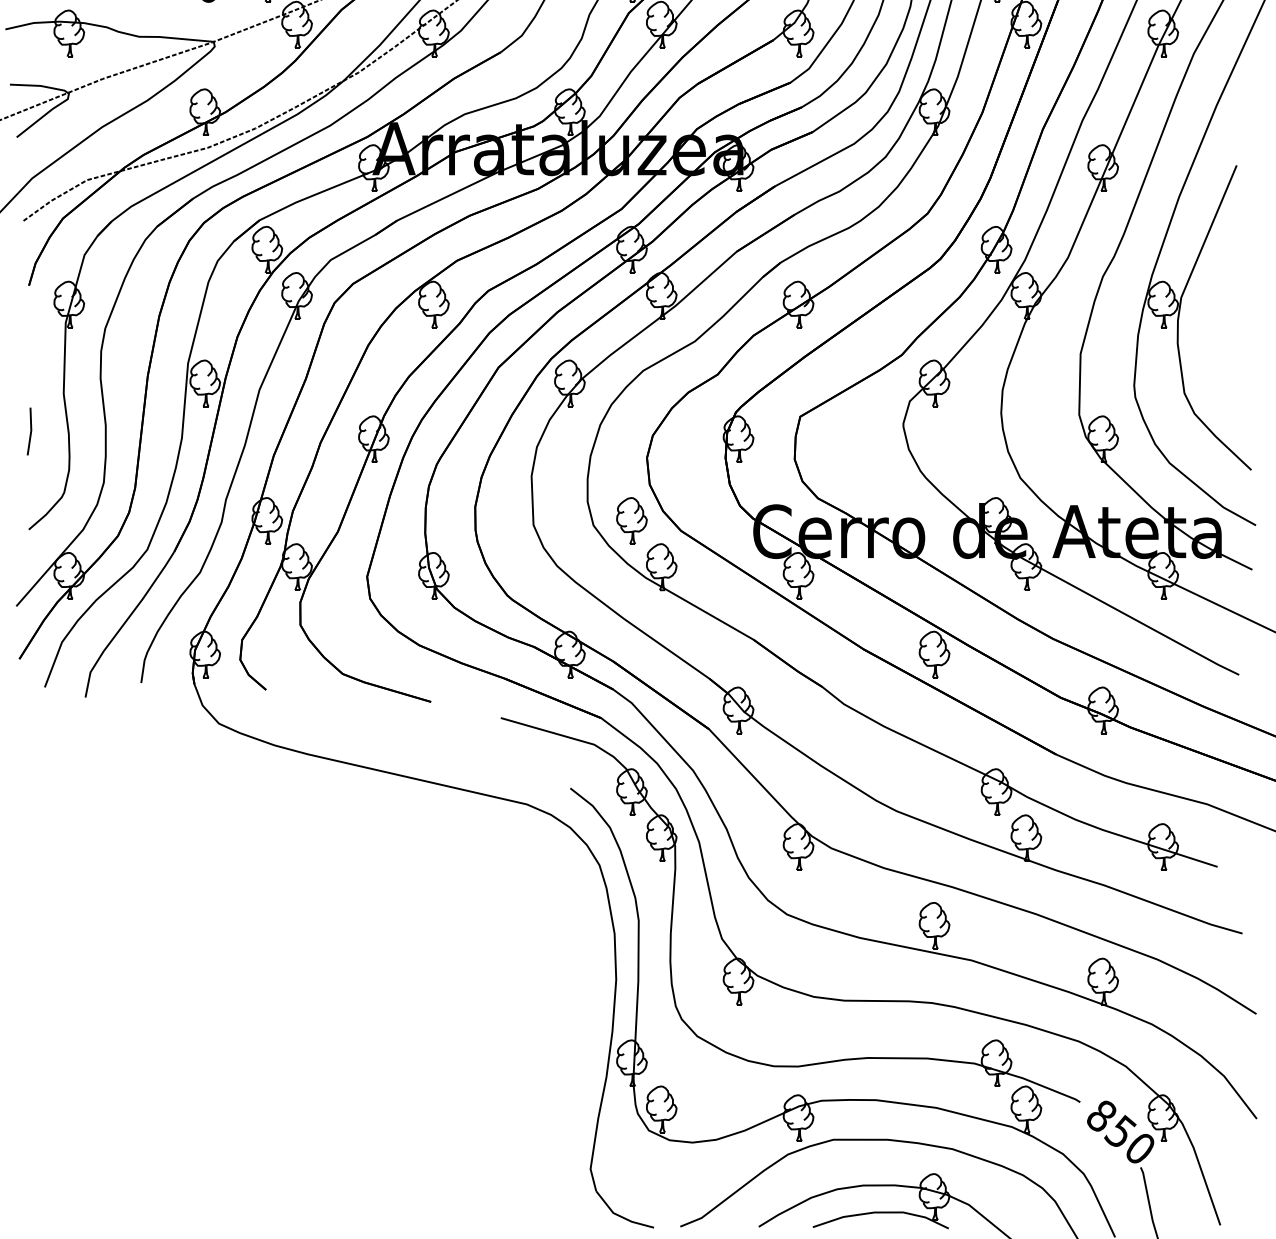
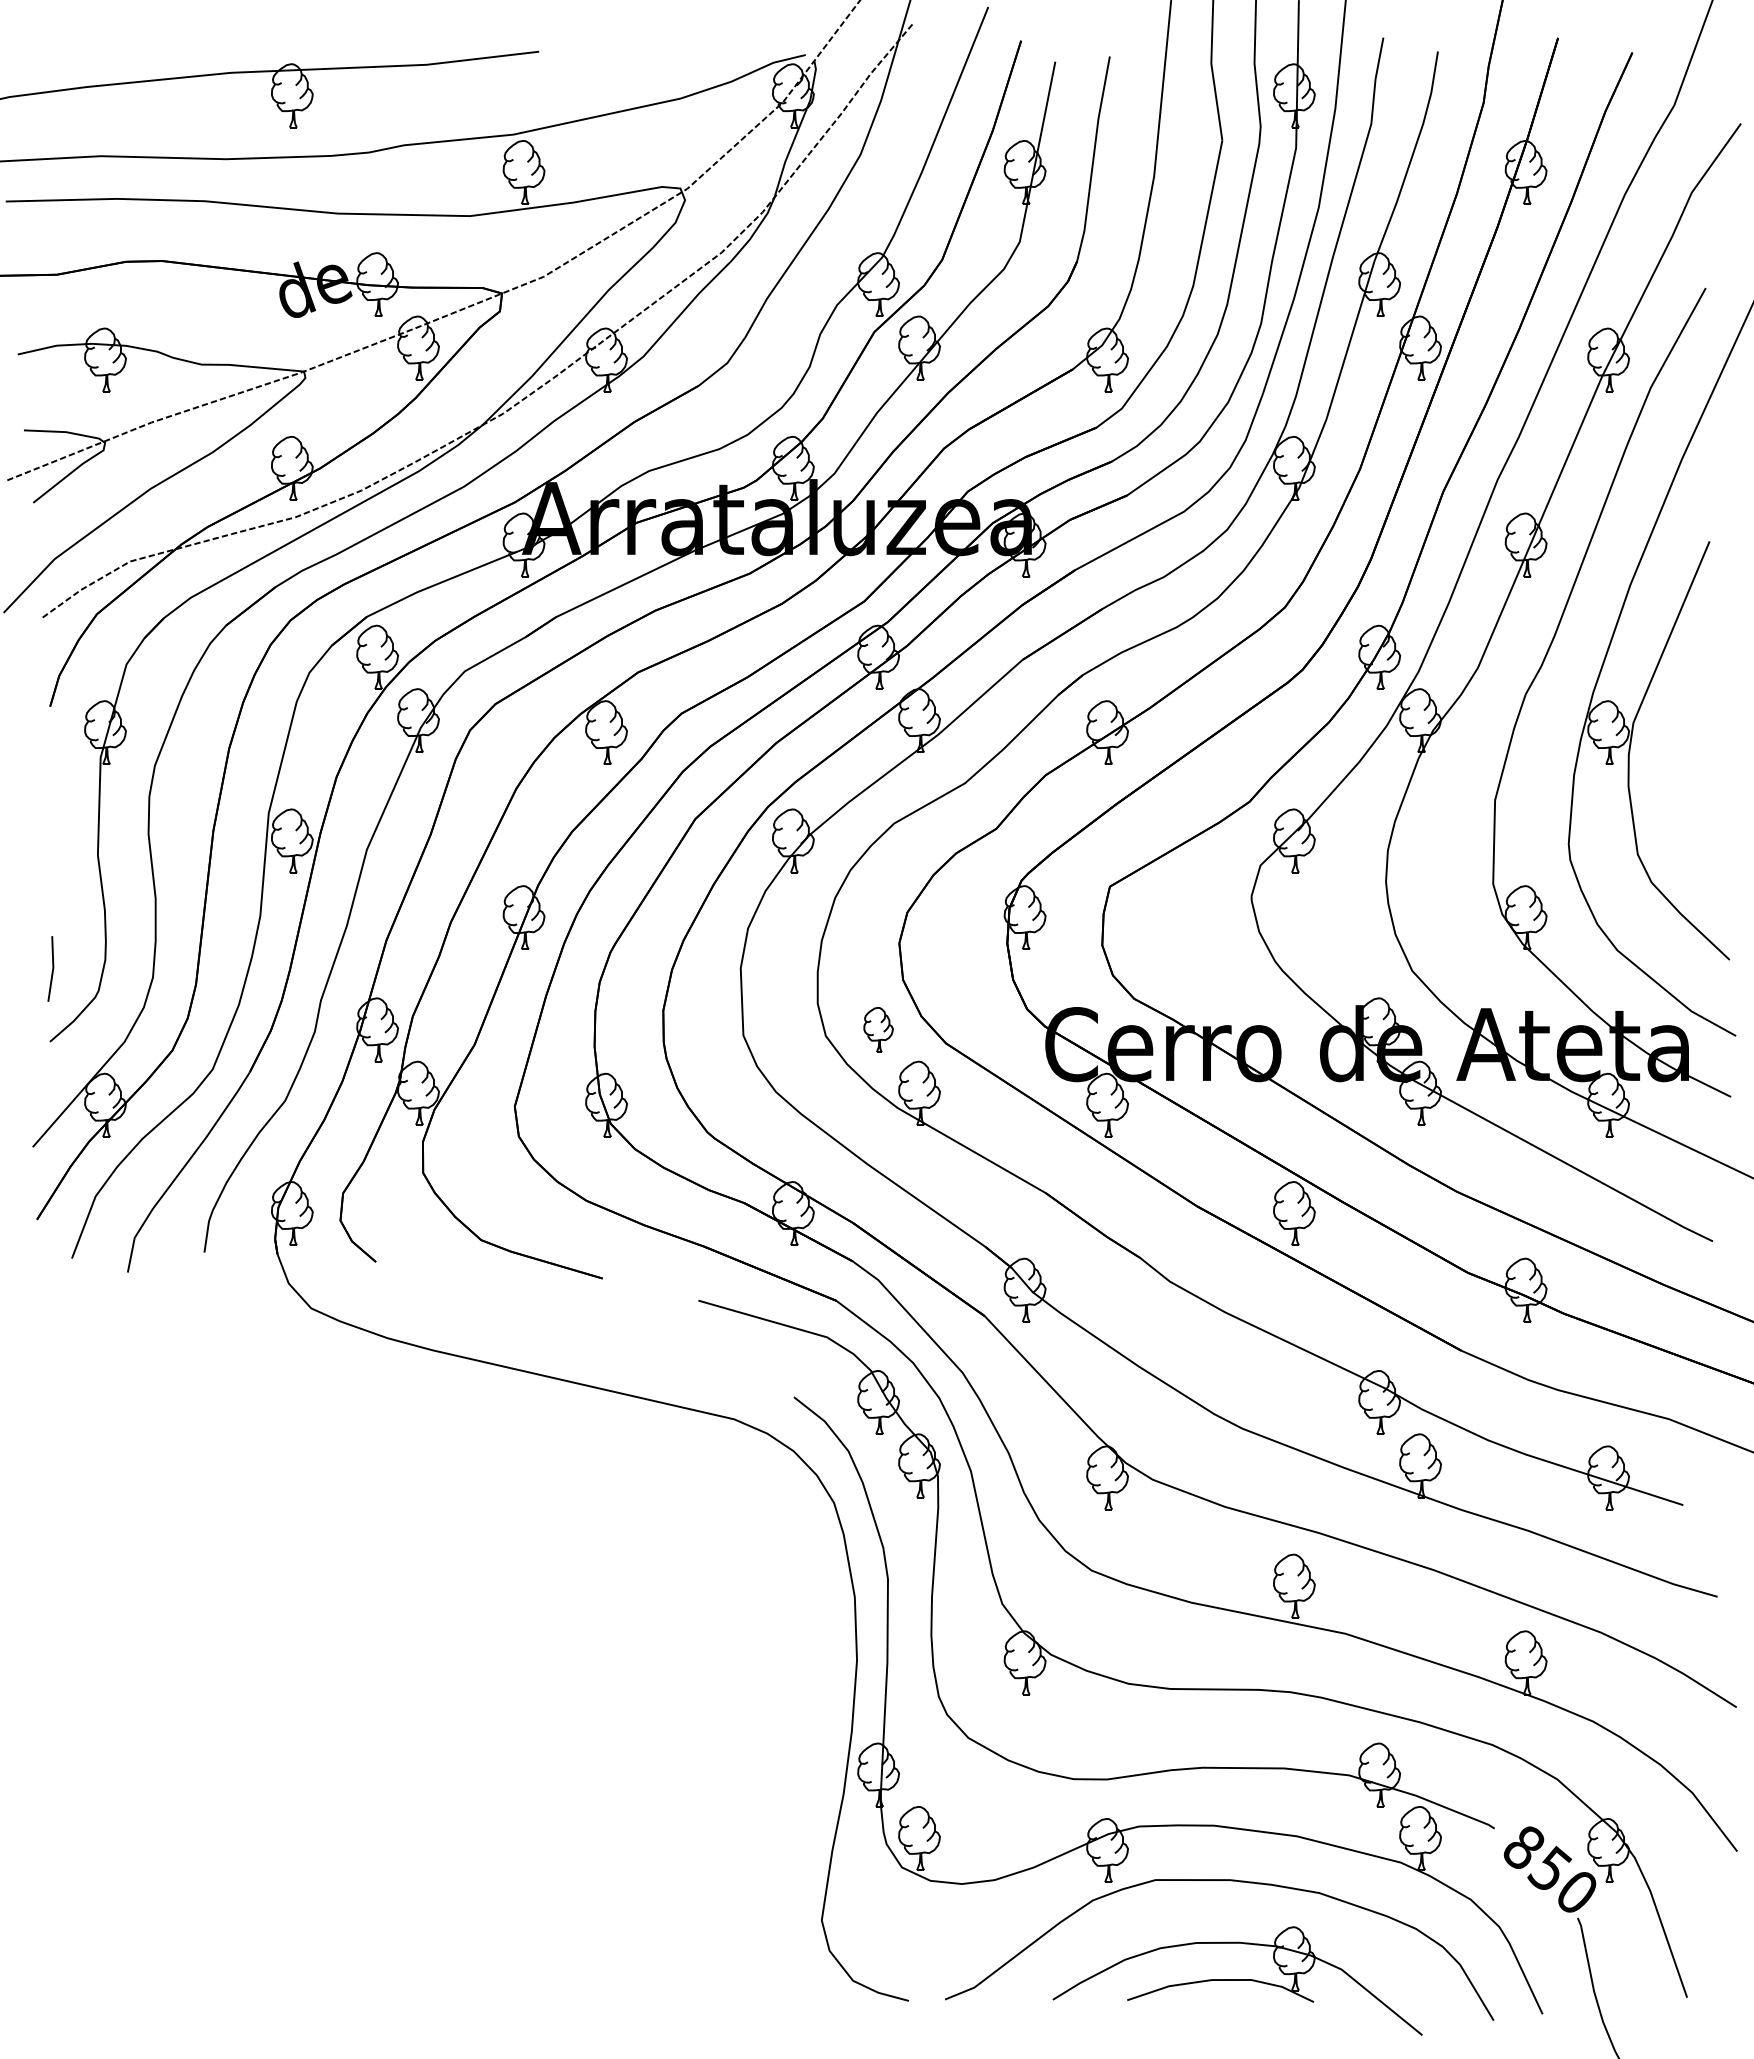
line: (30, 431) -> (52, 968), moved
part: (631, 520) -> (878, 1029), size x0.7

